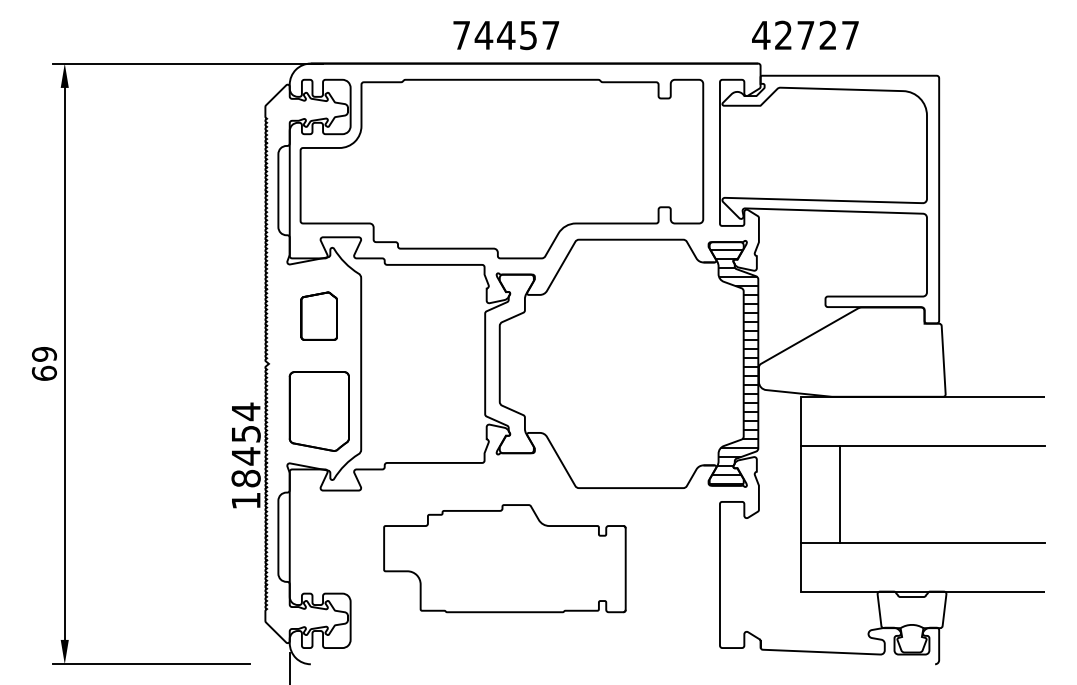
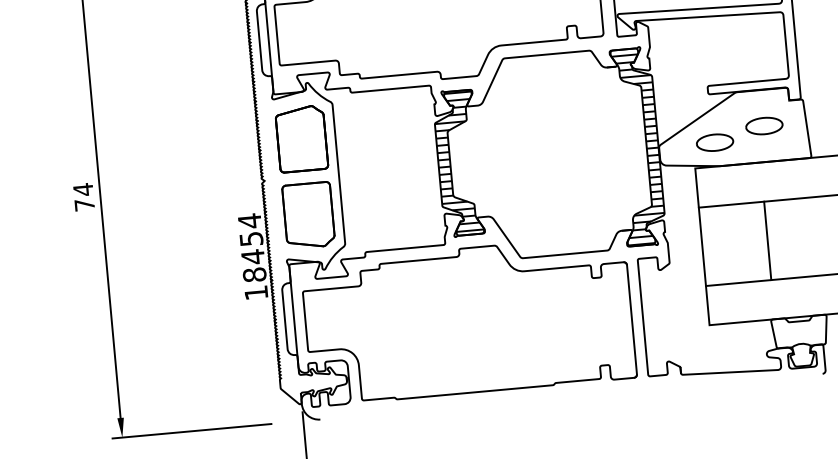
part: (318, 315) -> (300, 138), size x1.67
part: (890, 352) -> (763, 126), added
hatch: (509, 362) -> (458, 162), added
text: (44, 363) -> (84, 197), 69 -> 74
part: (828, 367) -> (715, 142), added
line: (840, 493) -> (767, 240), moved
part: (504, 558) -> (468, 320), size x1.67

